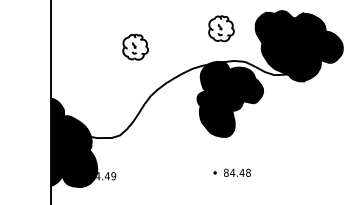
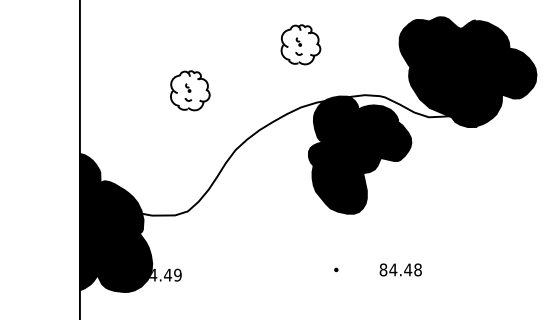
part: (221, 28) -> (300, 44), moved
part: (135, 46) -> (190, 89), moved
text: (237, 172) -> (400, 269), moved

